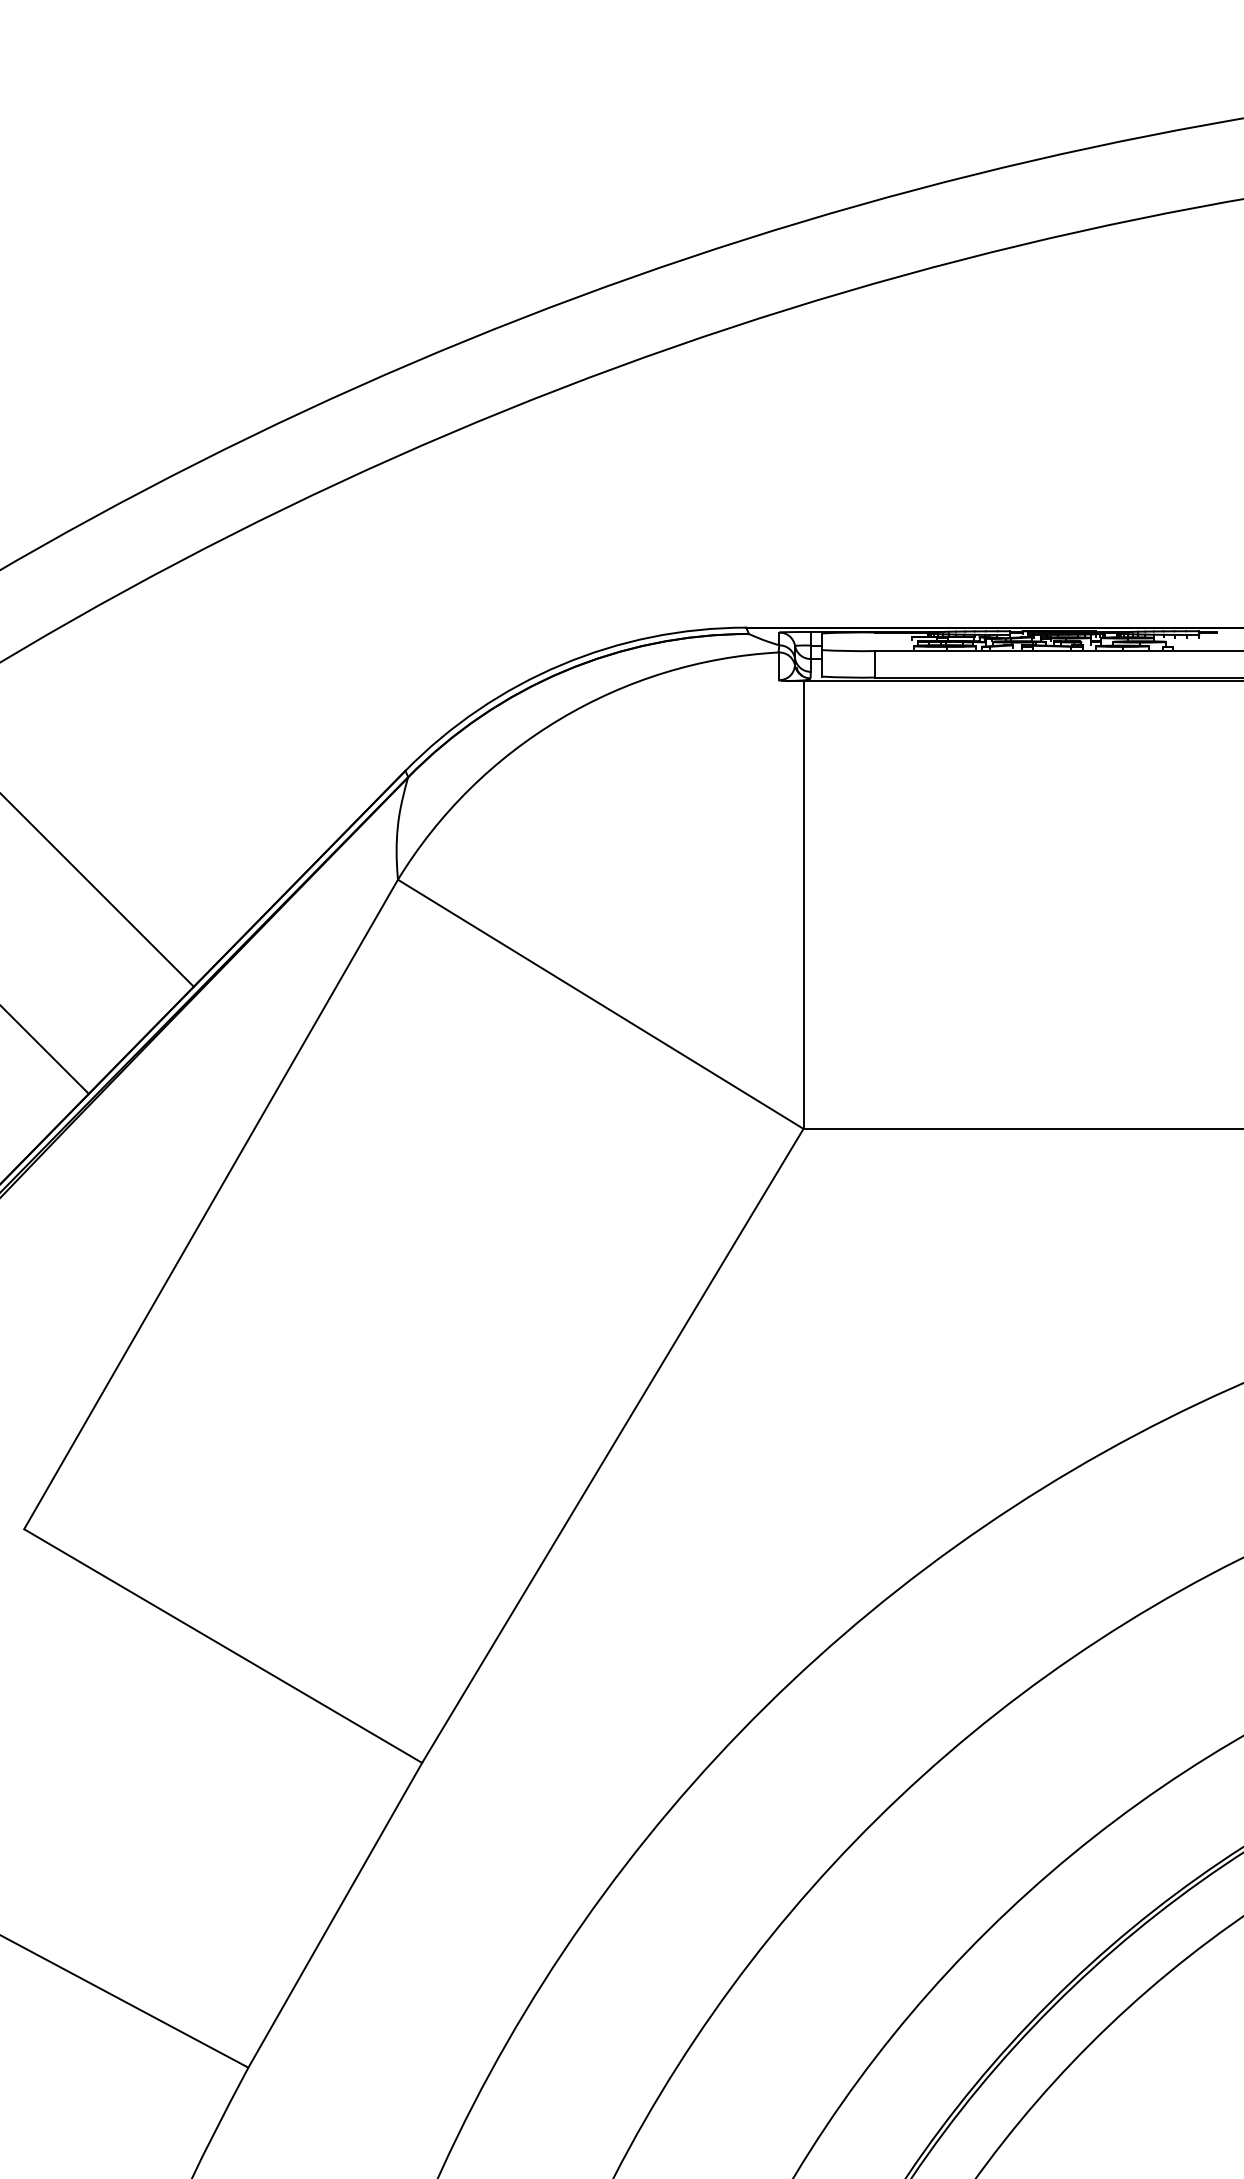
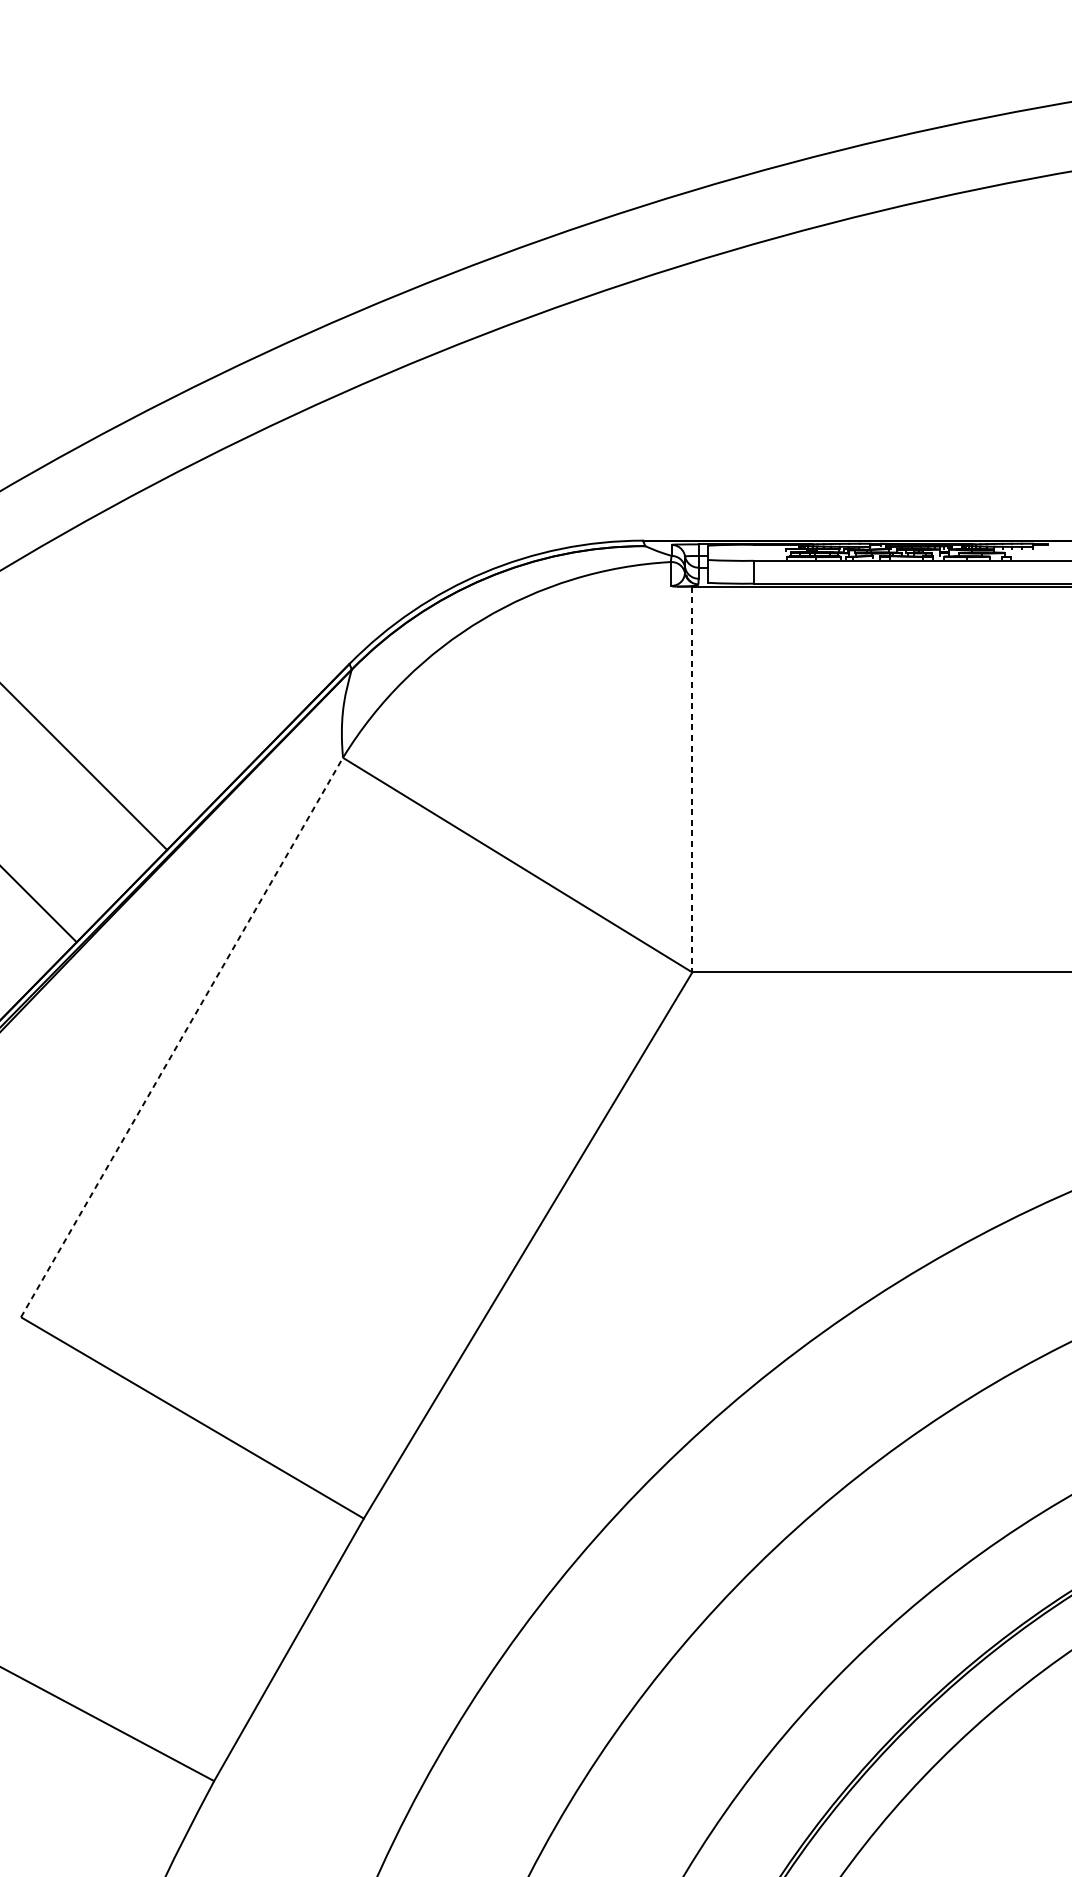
line: (803, 904) -> (692, 779), solid -> dashed
line: (211, 1204) -> (182, 1037), solid -> dashed

